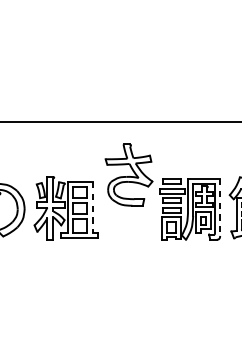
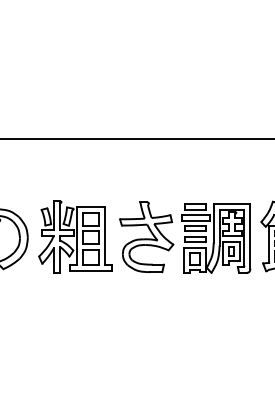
part: (128, 175) -> (146, 237), moved
line: (92, 207) -> (105, 236), dashed -> solid
line: (220, 207) -> (250, 236), dashed -> solid

